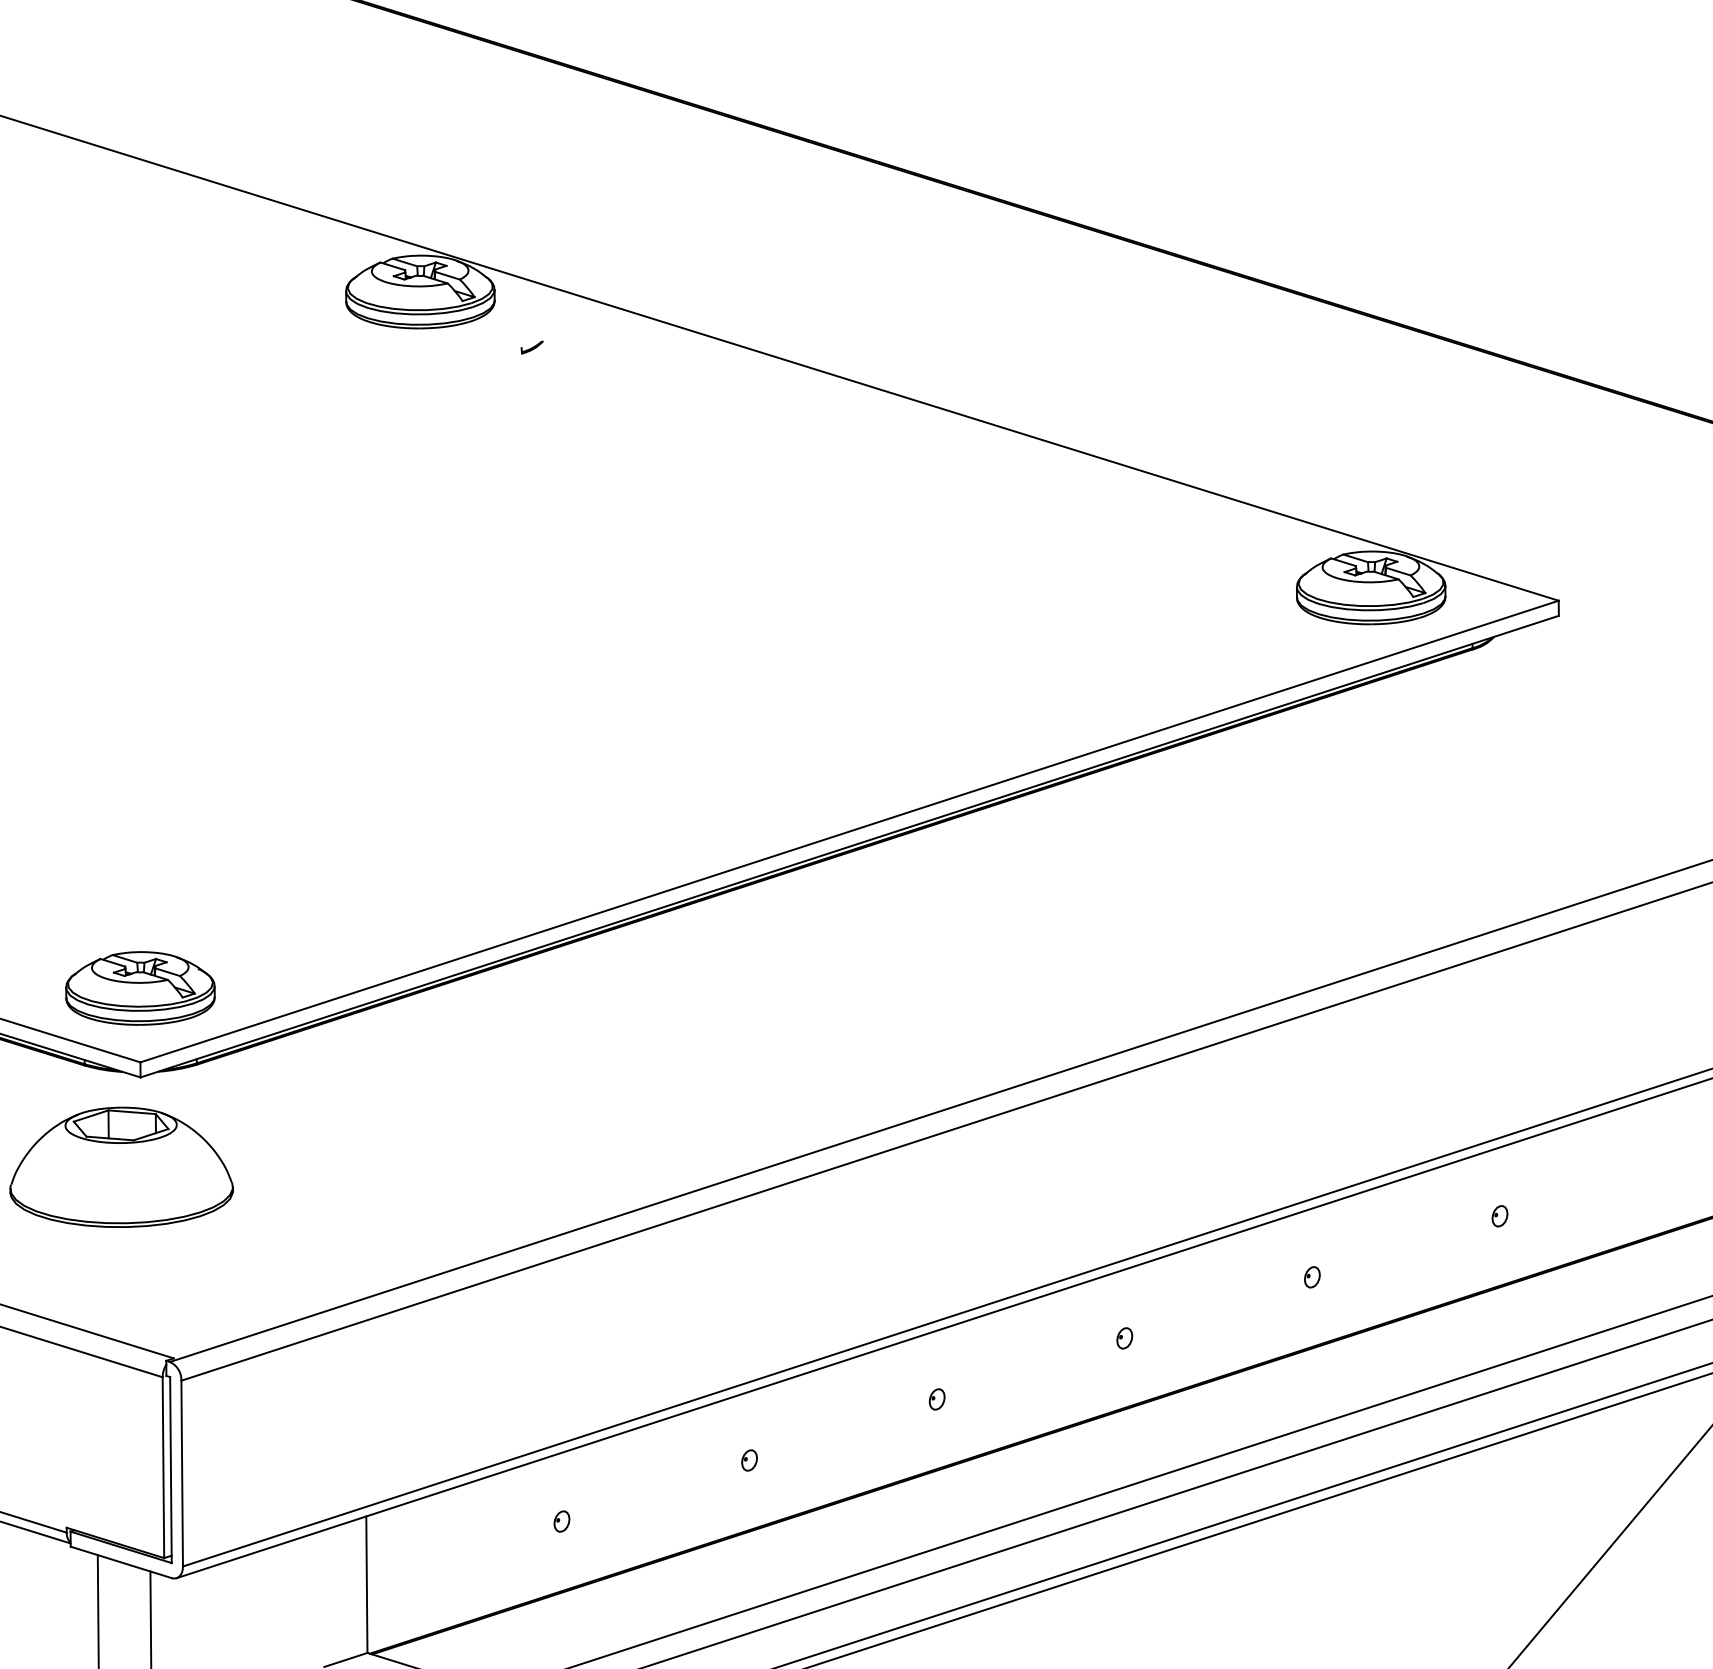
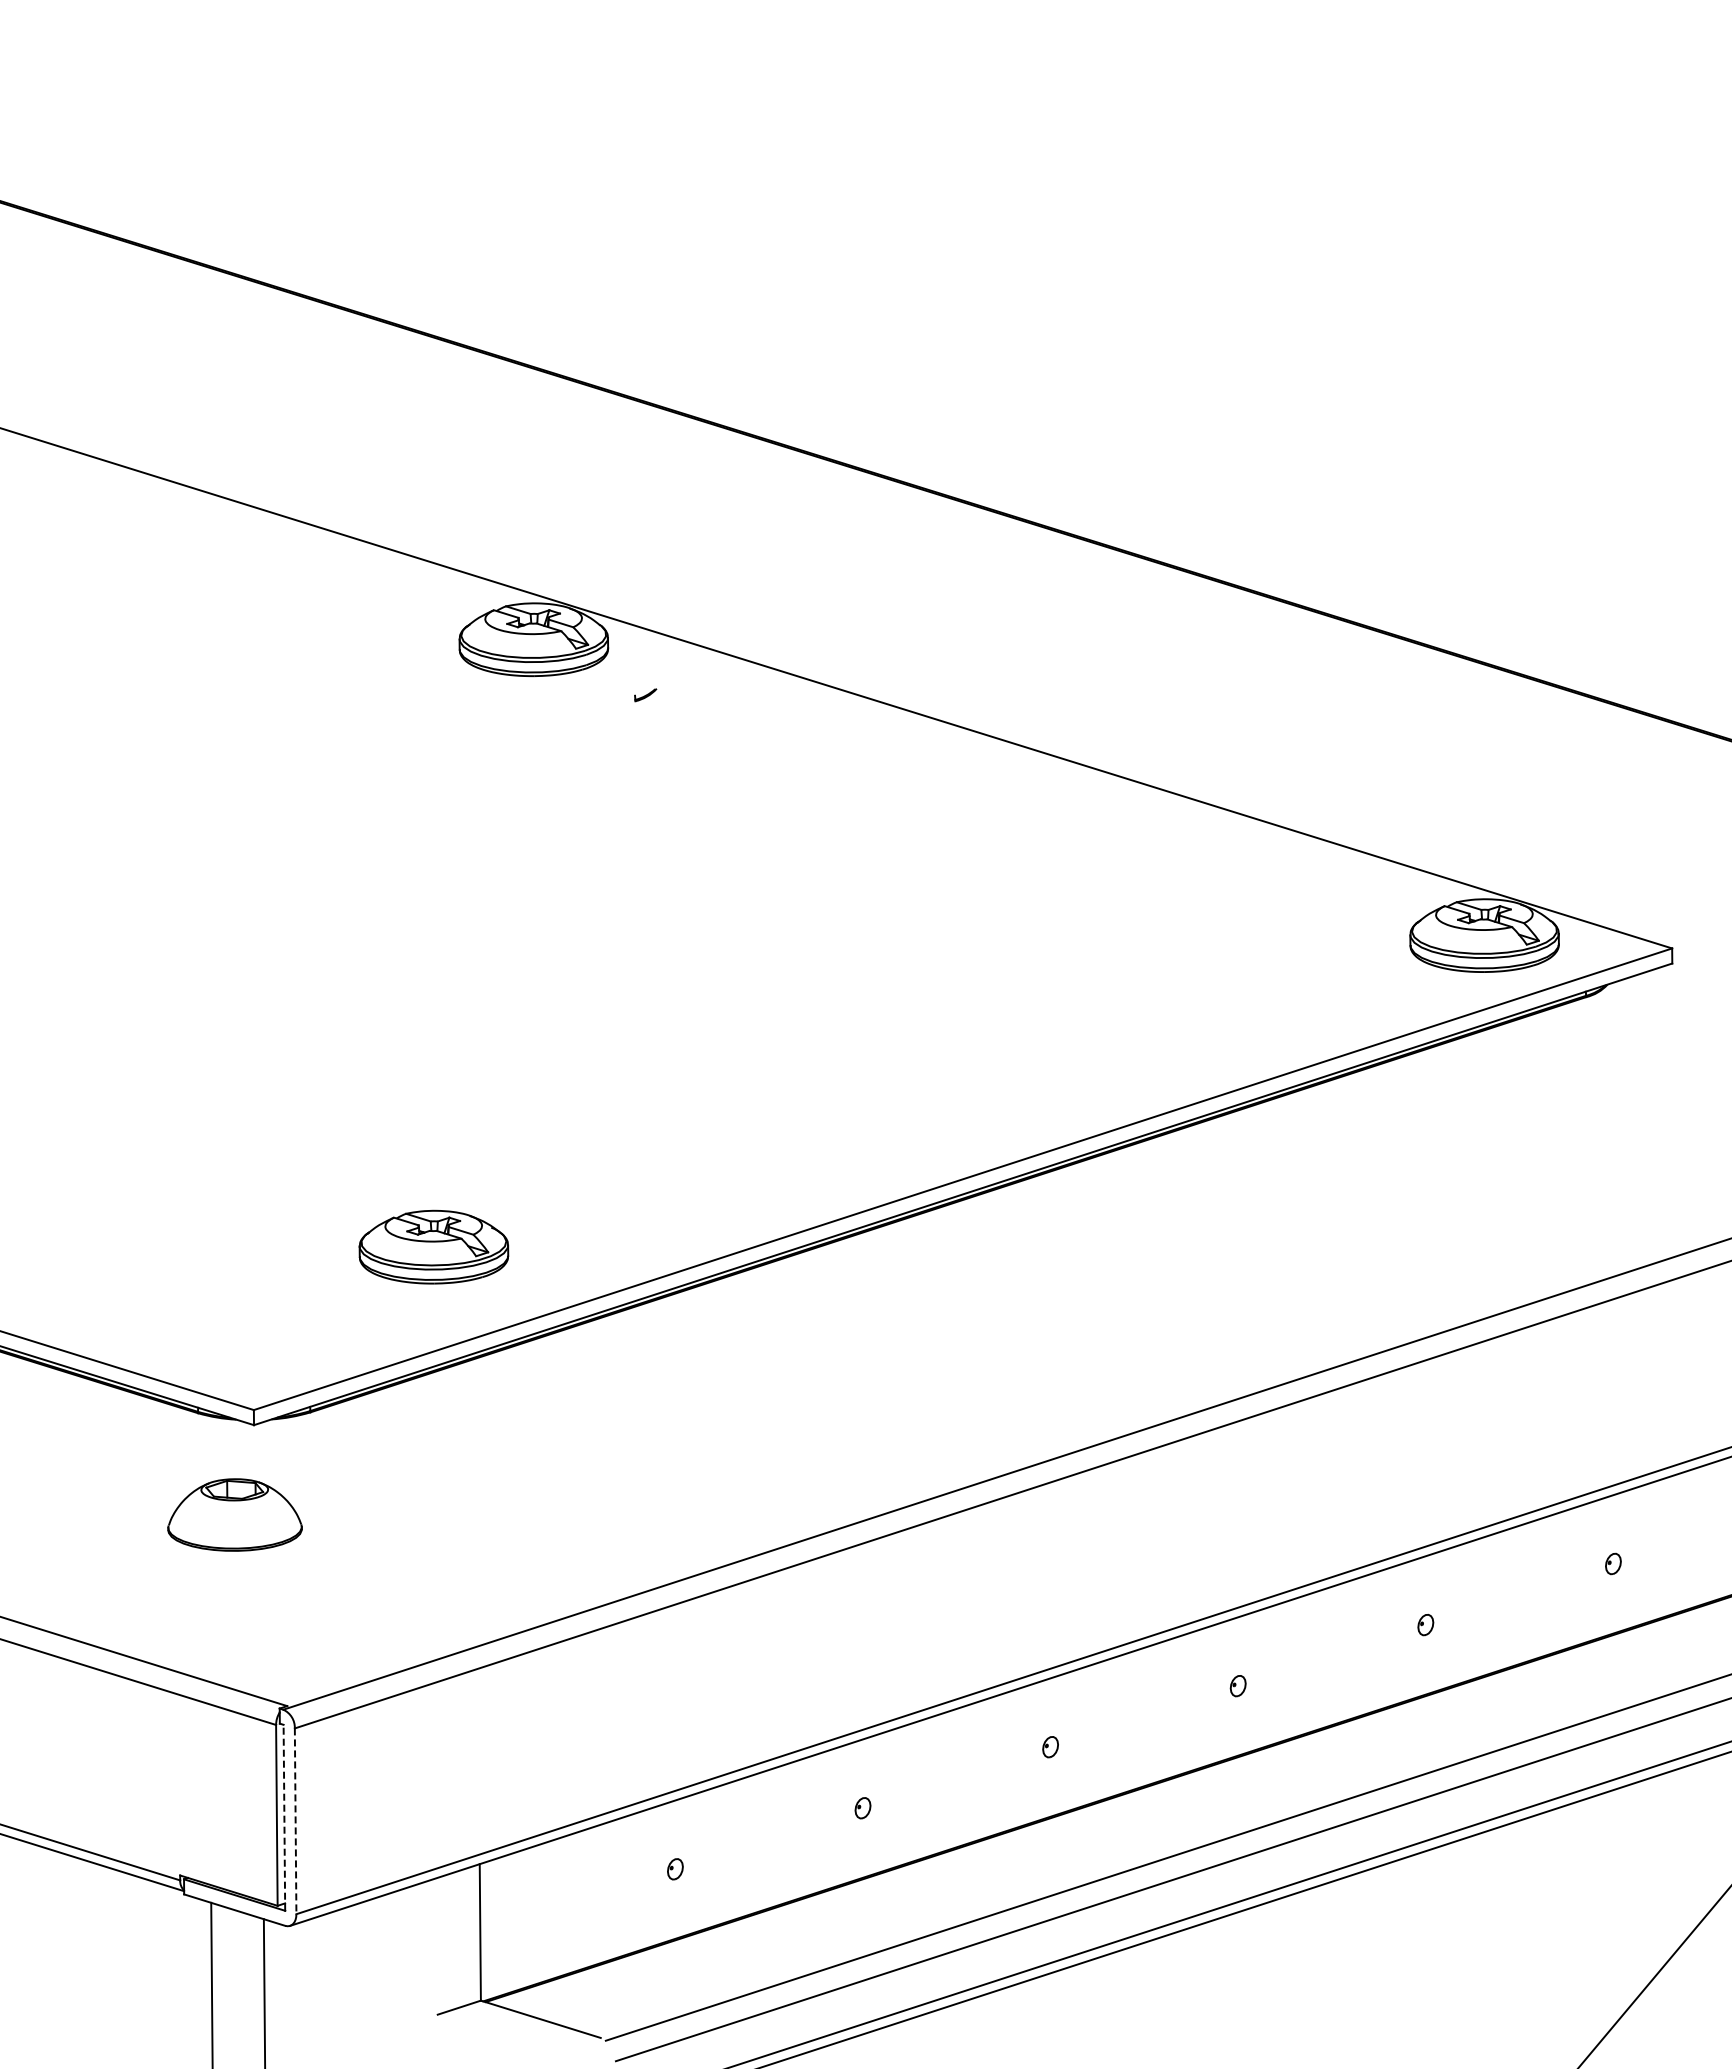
part: (140, 987) -> (433, 1246), moved
part: (121, 1166) -> (234, 1514), size x0.6
line: (171, 1469) -> (284, 1817), solid -> dashed
line: (182, 1473) -> (295, 1821), solid -> dashed

